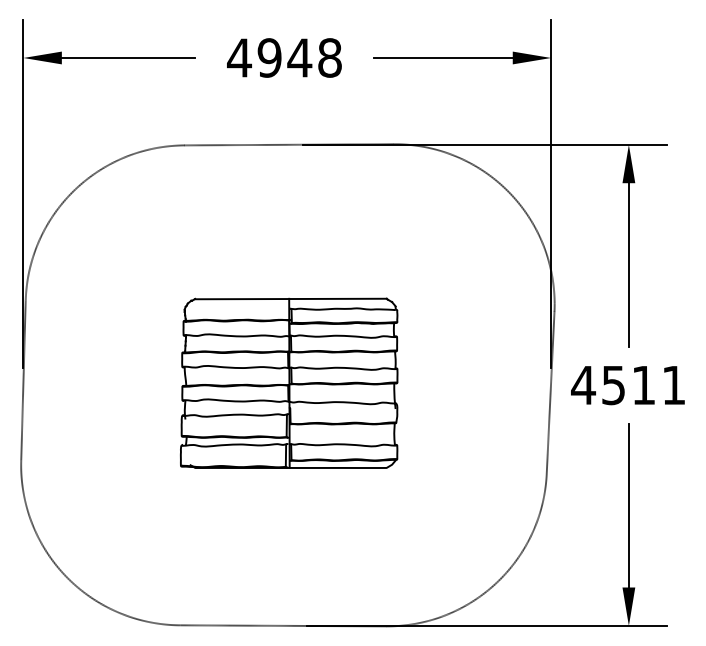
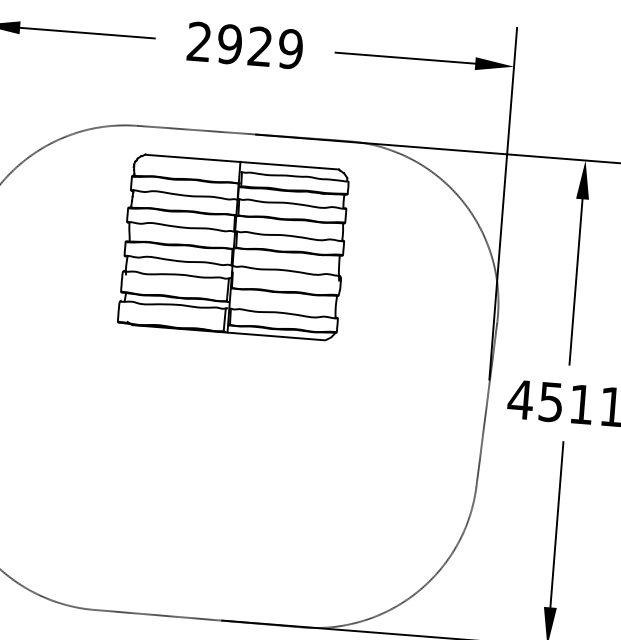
text: (284, 57) -> (244, 45), 4948 -> 2929
part: (289, 382) -> (234, 246), moved

